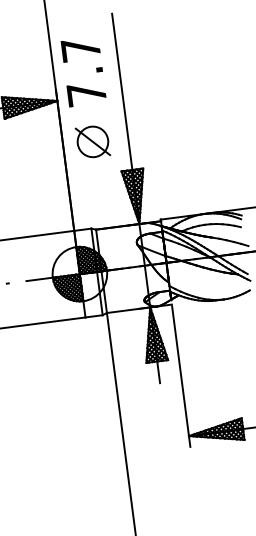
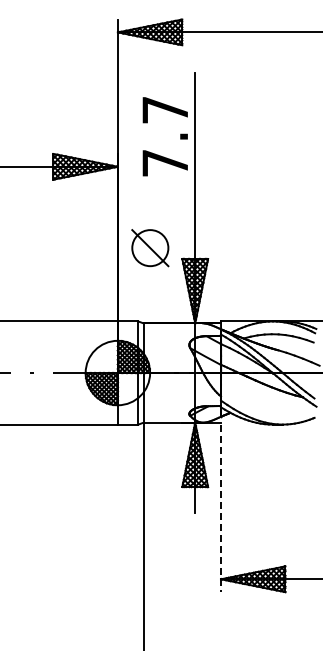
text: (83, 71) -> (164, 136), moved
part: (93, 142) -> (150, 248), moved
line: (181, 376) -> (221, 508), solid -> dashed

